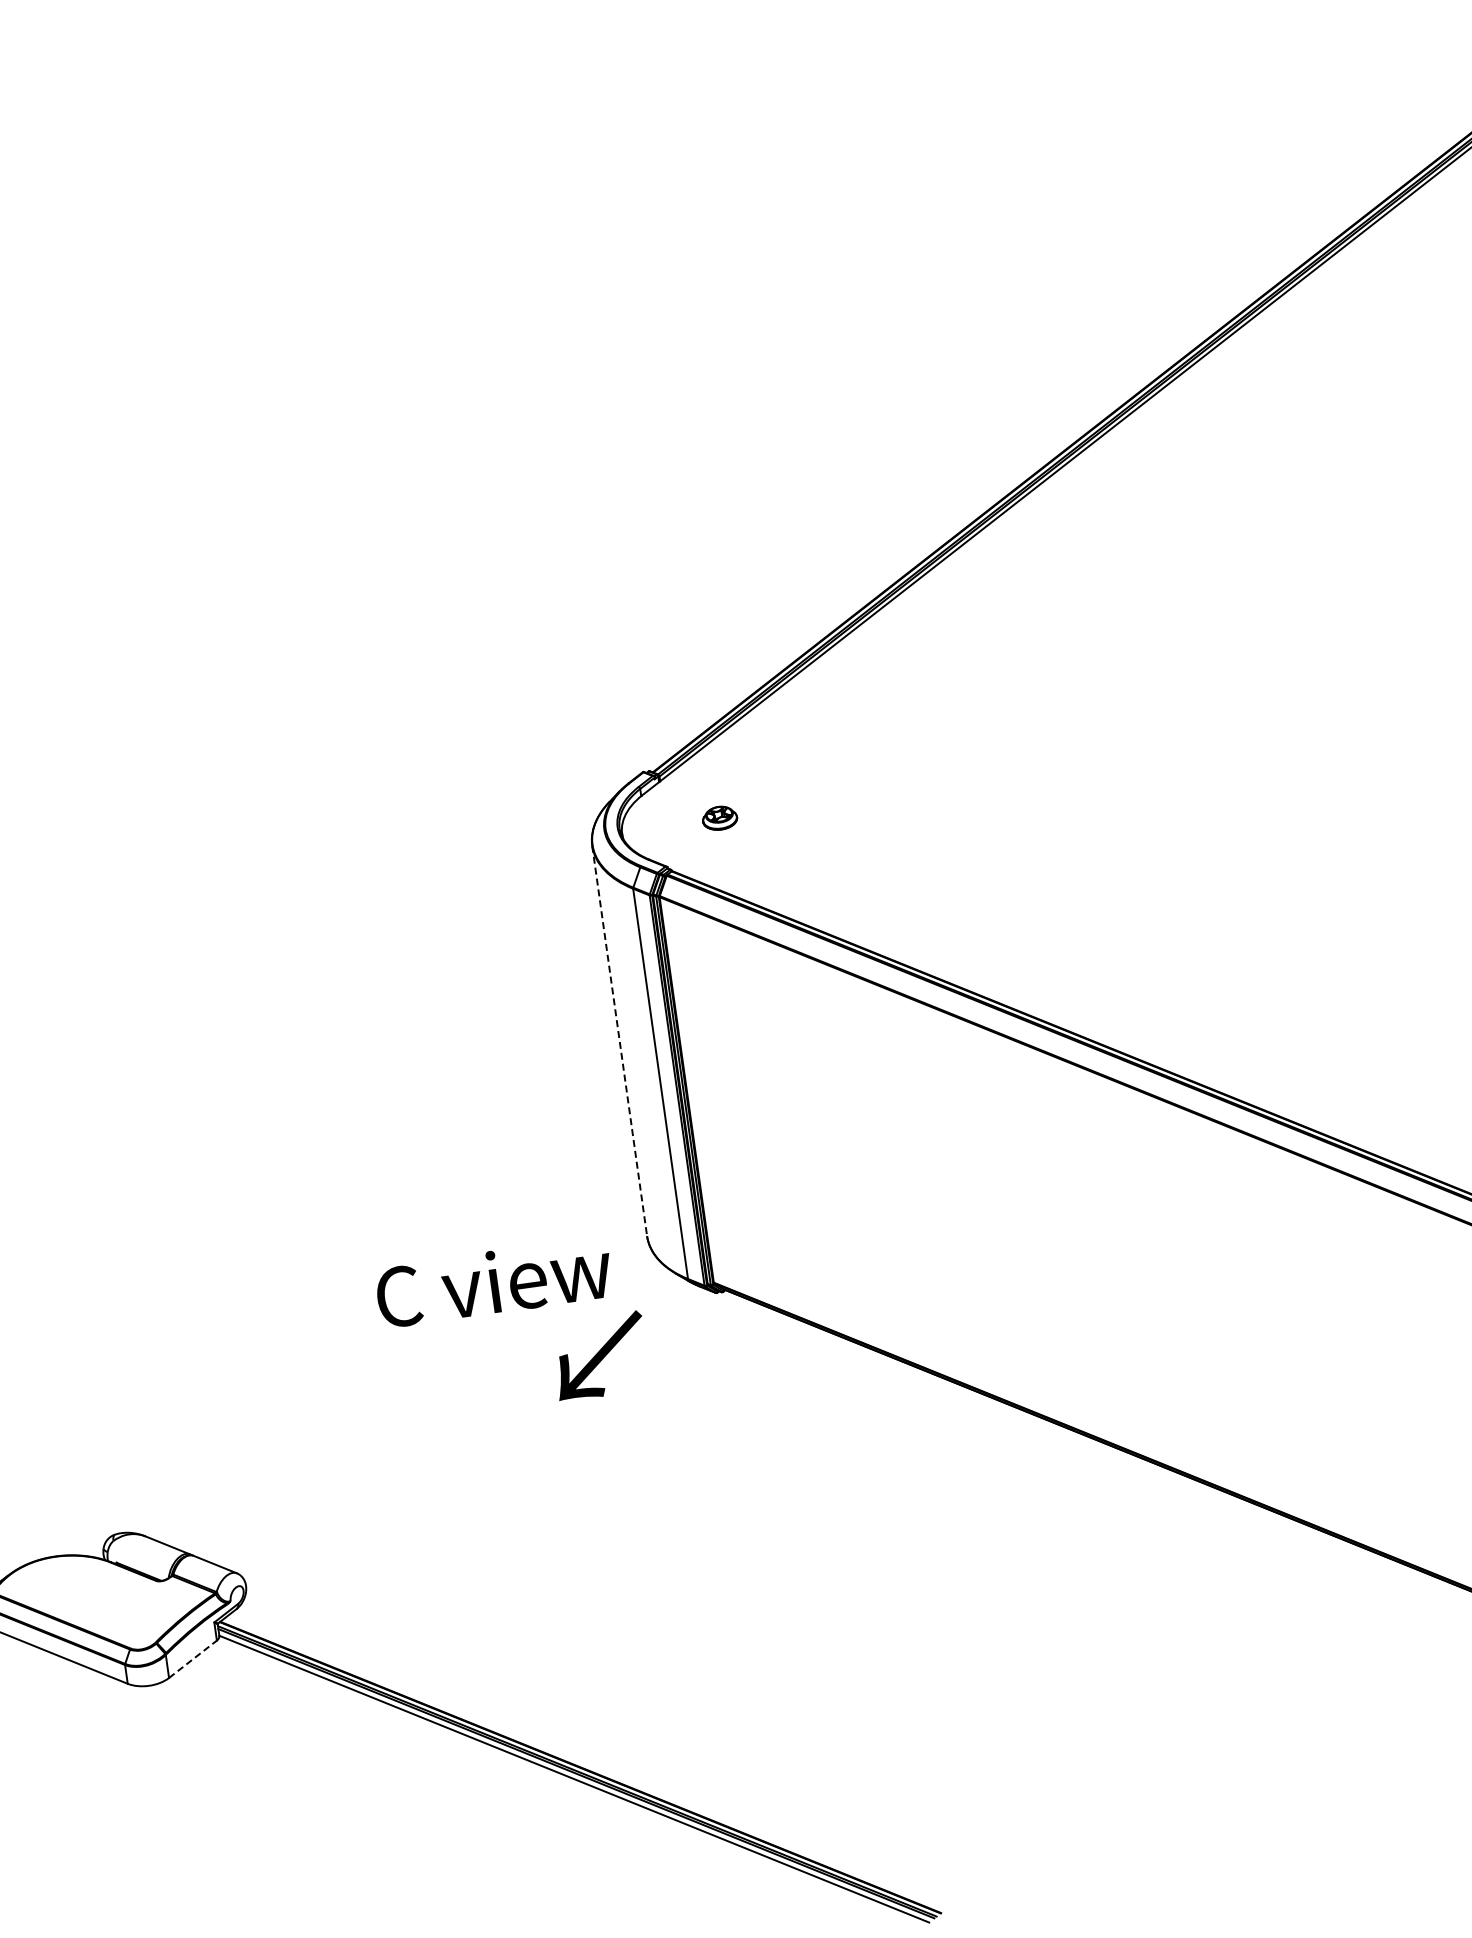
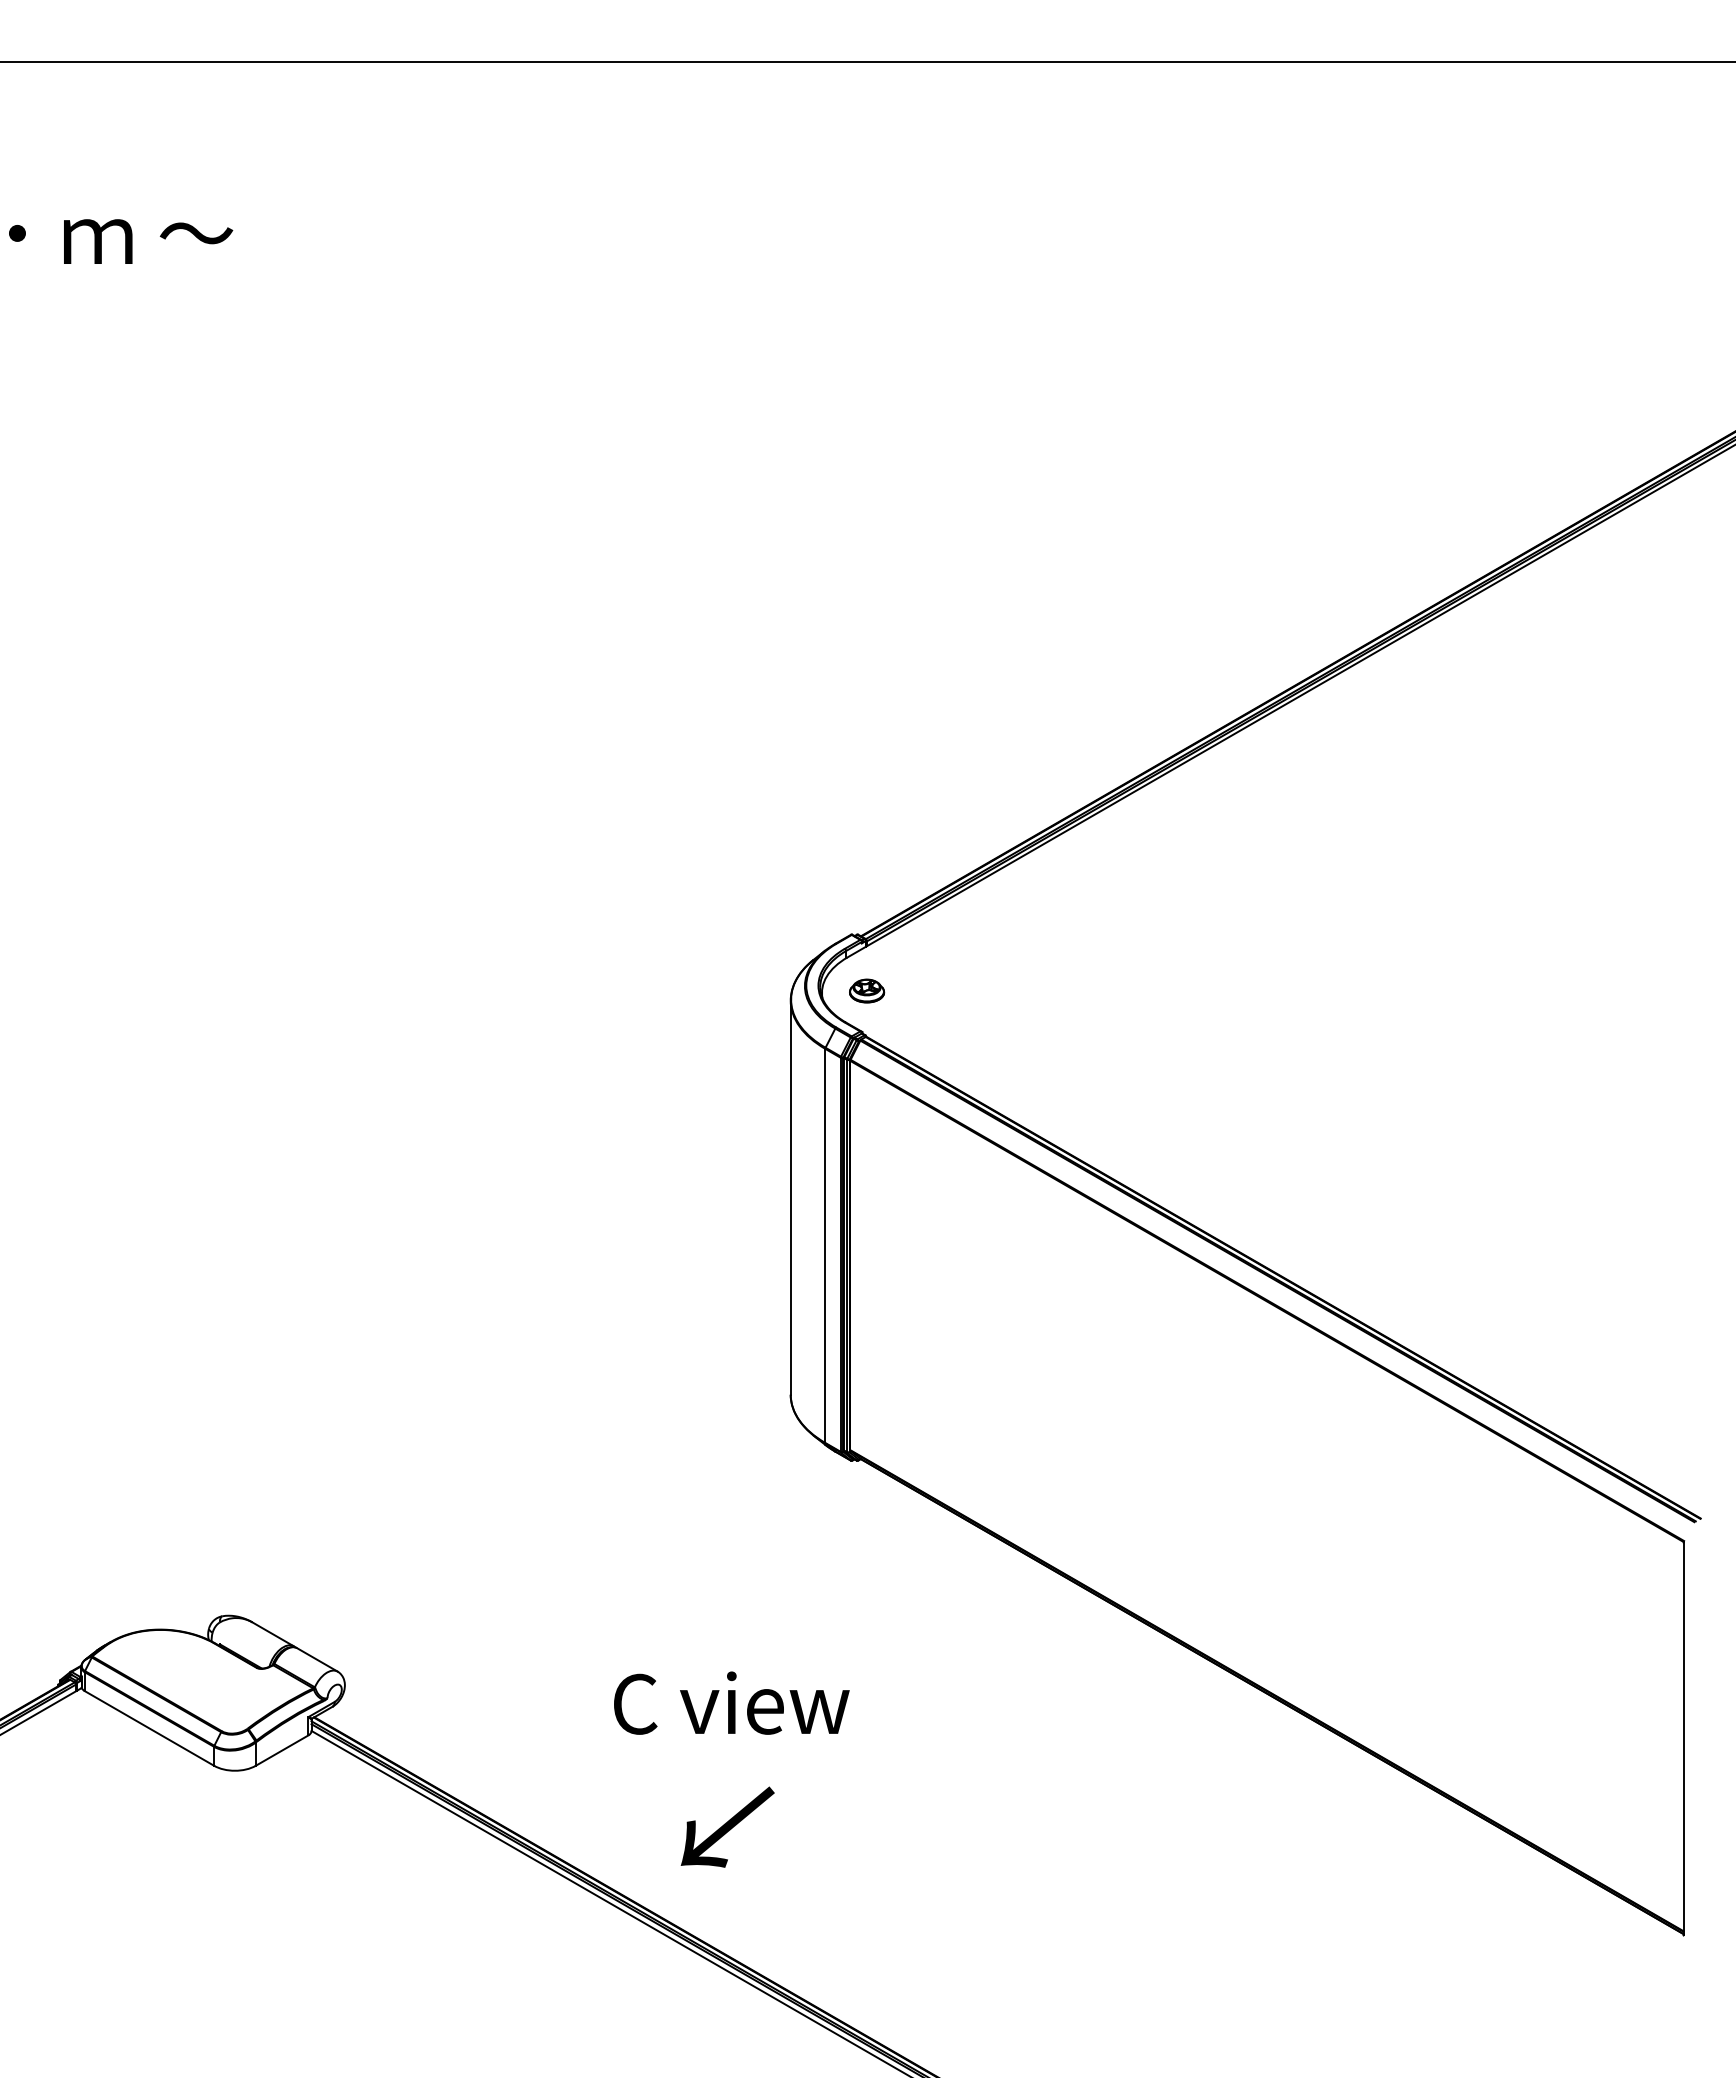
part: (720, 817) -> (867, 990), moved
line: (619, 1041) -> (790, 1198), dashed -> solid
text: (493, 1281) -> (731, 1702), moved
text: (600, 1355) -> (727, 1826), moved
line: (193, 1659) -> (282, 1750), dashed -> solid

